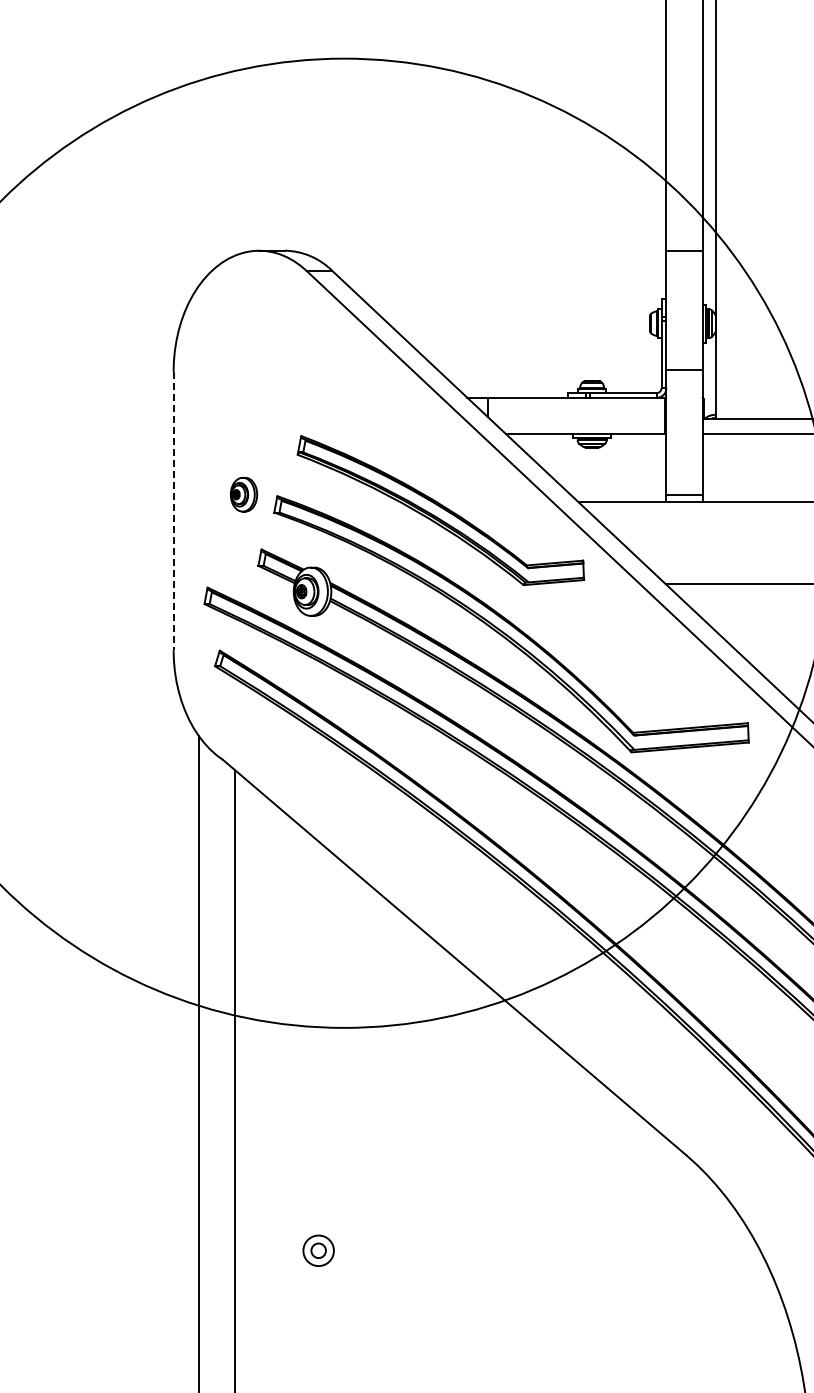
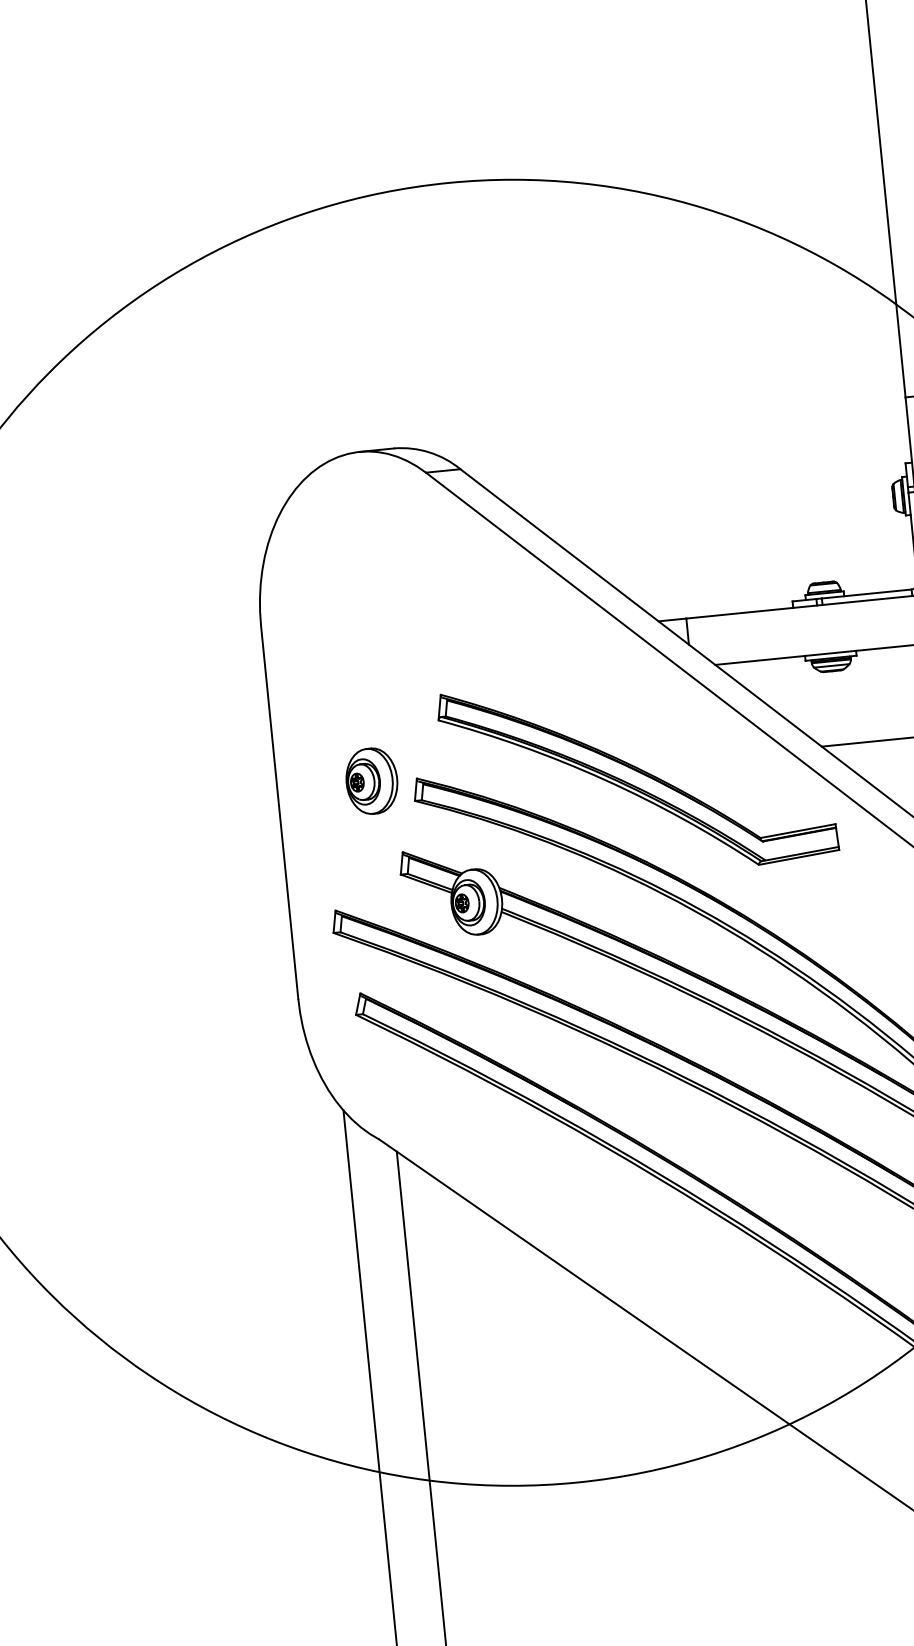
part: (243, 494) -> (371, 780), size x1.43
line: (173, 511) -> (279, 813), dashed -> solid

